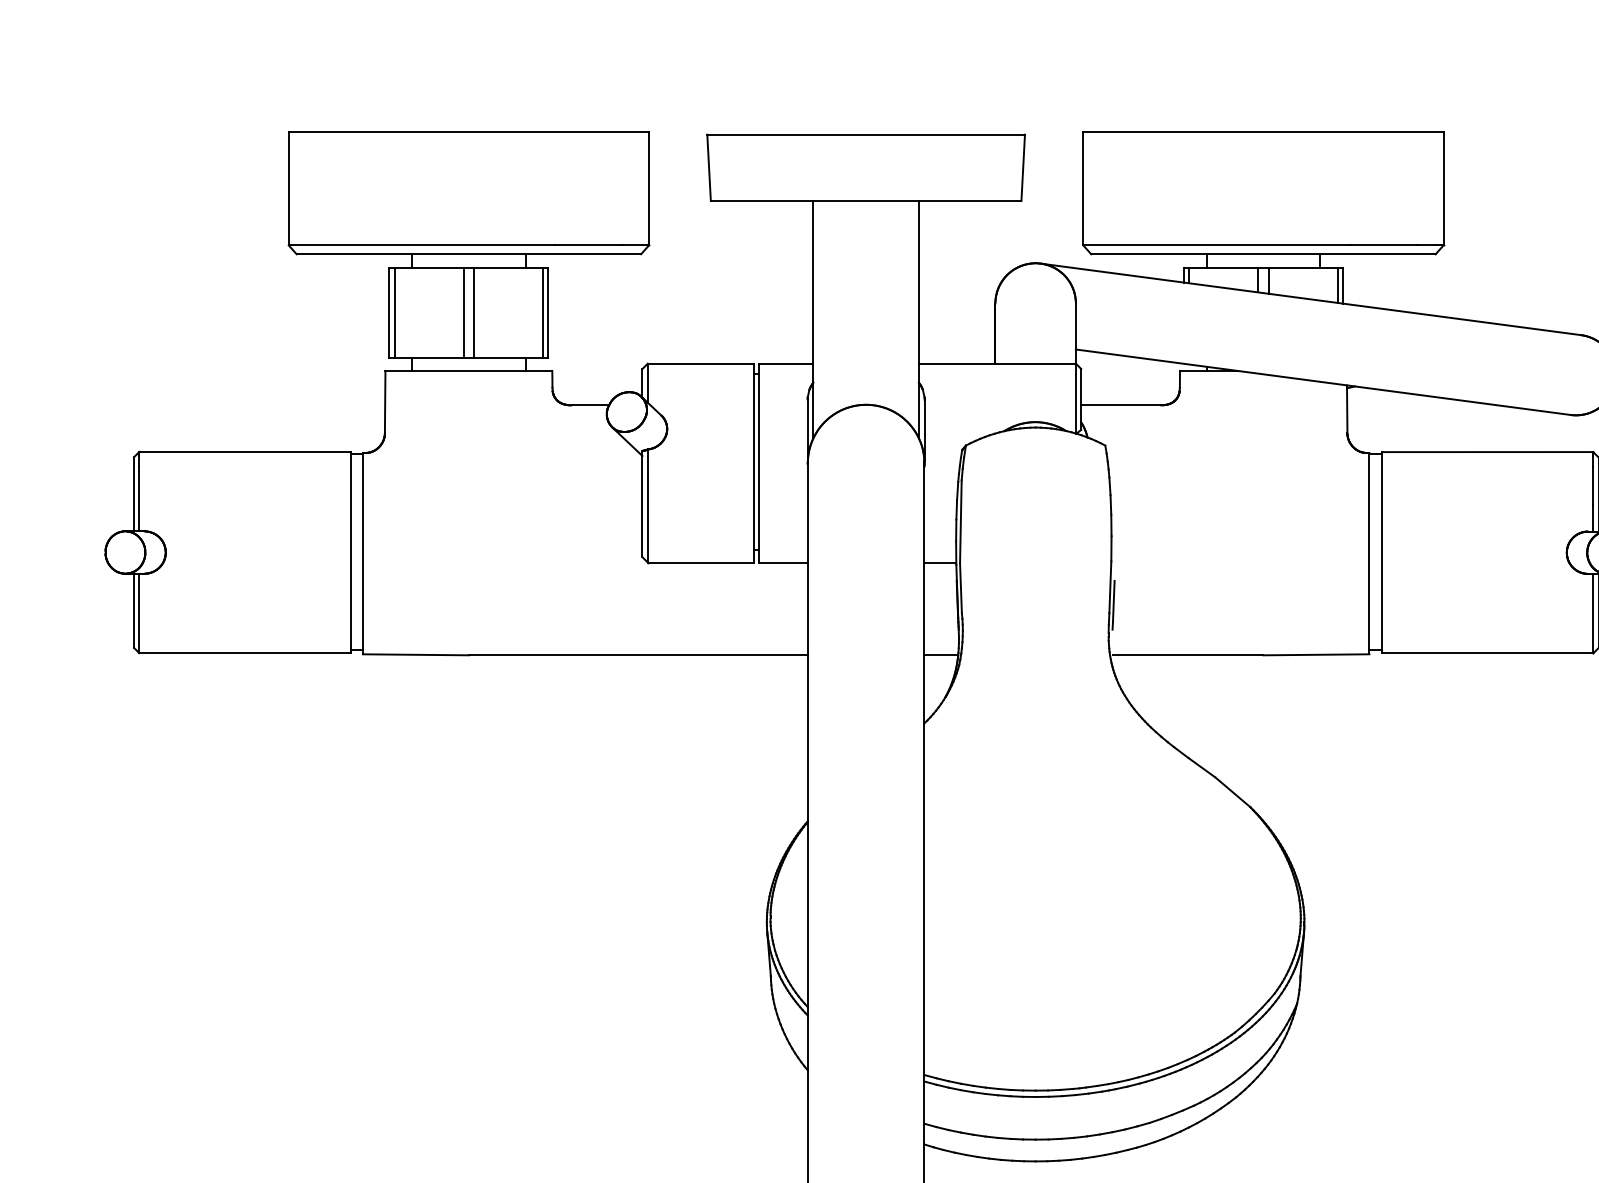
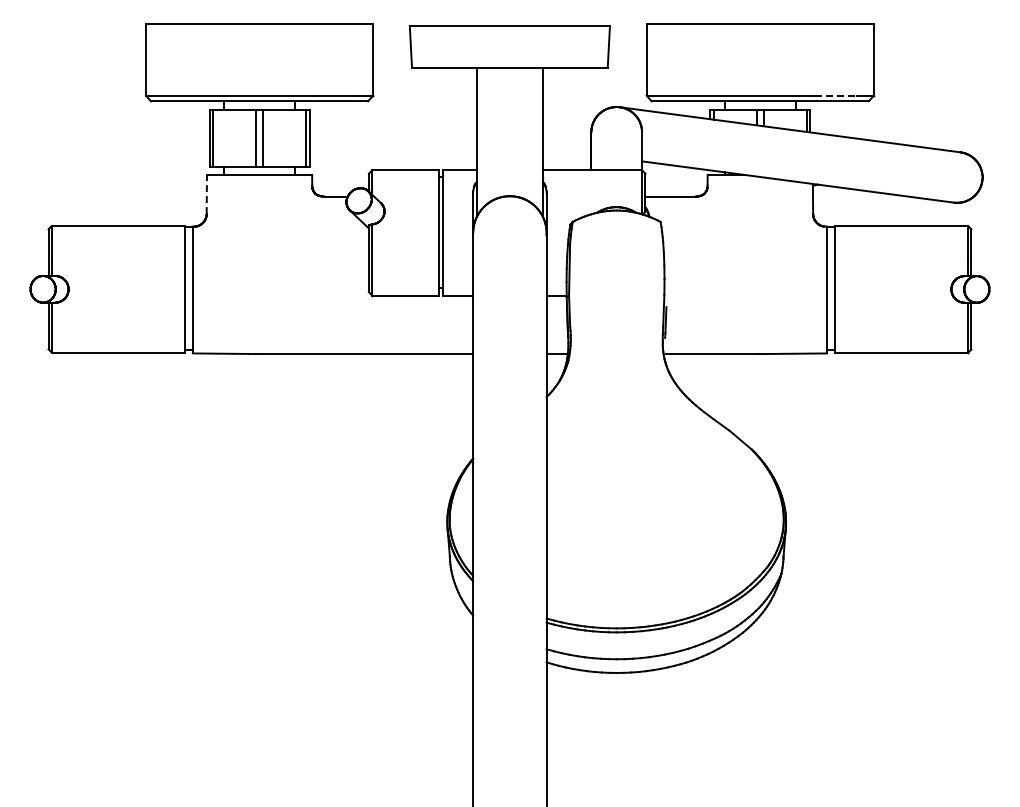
line: (1384, 244) -> (836, 95), solid -> dashed
line: (384, 402) -> (206, 194), solid -> dashed

